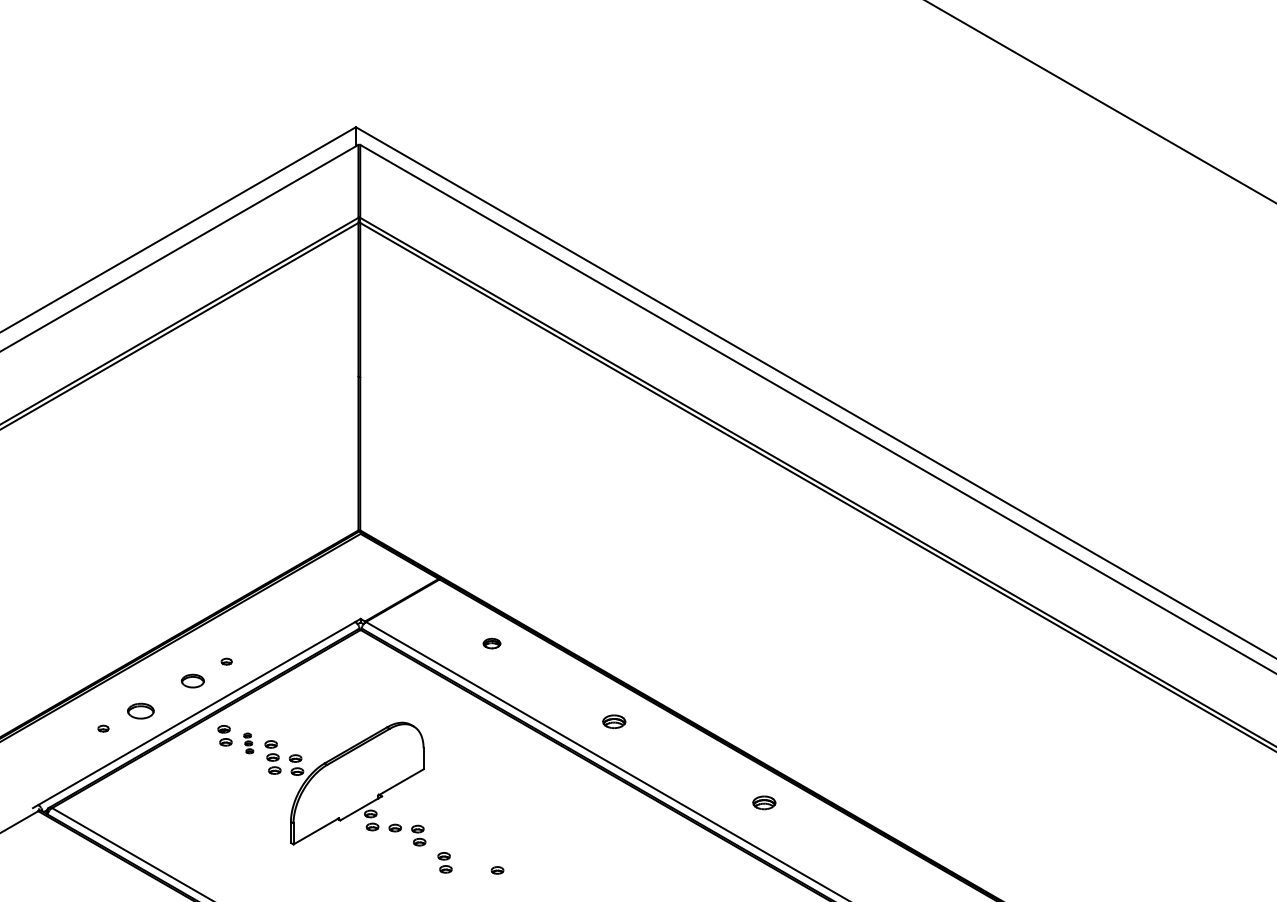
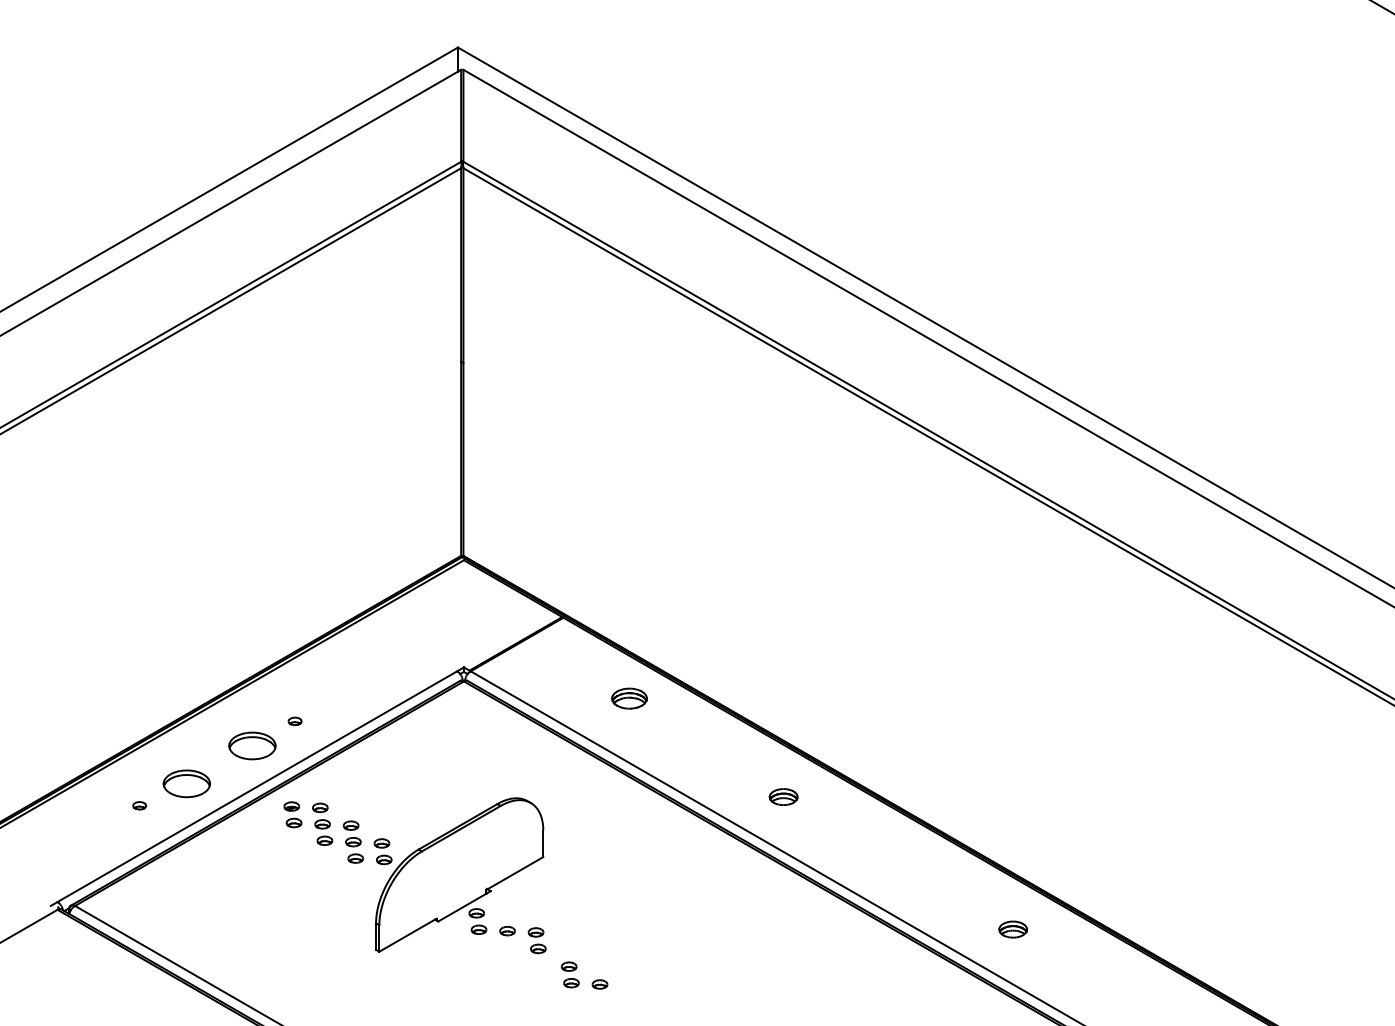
part: (491, 643) -> (628, 698), size x1.67
part: (192, 680) -> (251, 745), size x1.67
part: (140, 710) -> (186, 782), size x1.43
part: (248, 743) -> (322, 824), size x1.67
part: (764, 802) -> (1013, 929), moved
part: (497, 870) -> (599, 984), moved

